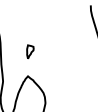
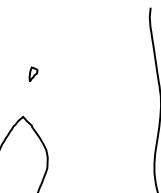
part: (30, 51) -> (33, 73), size x0.6

